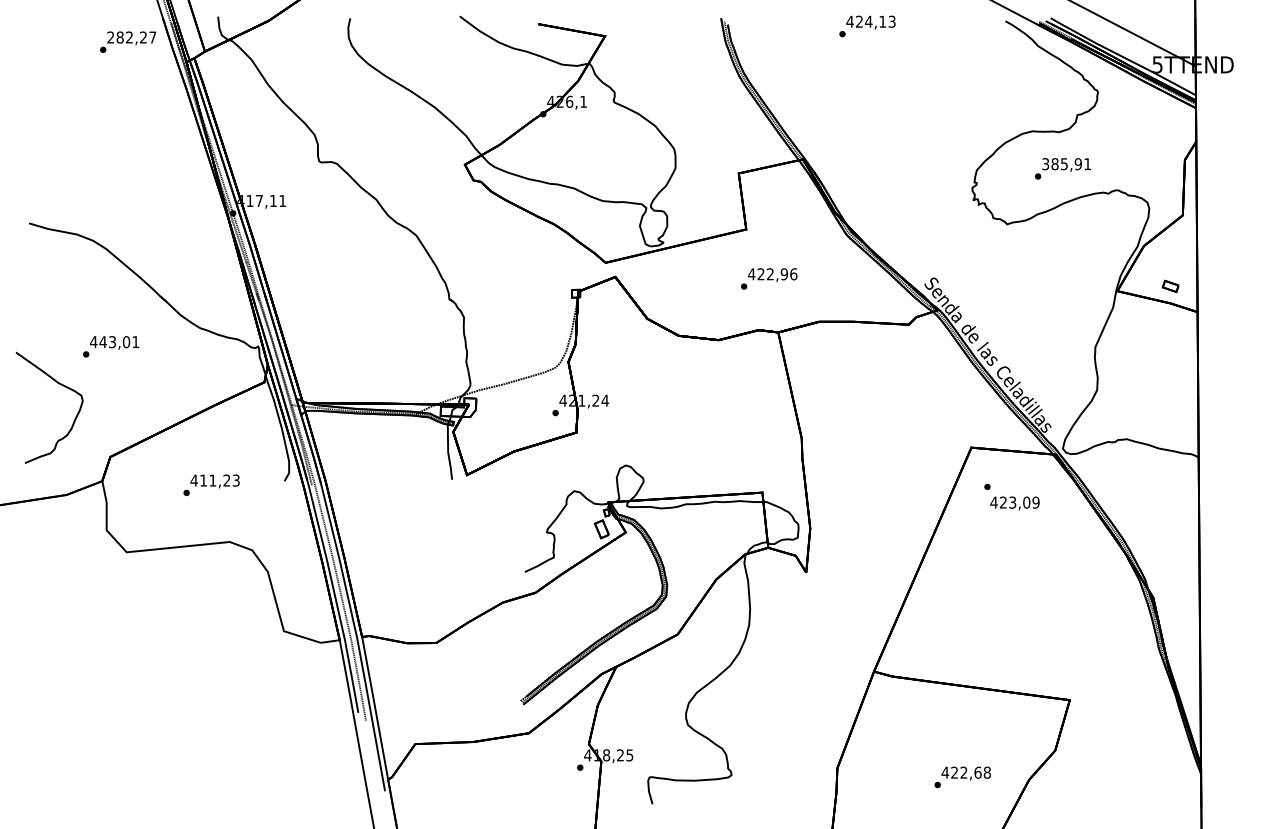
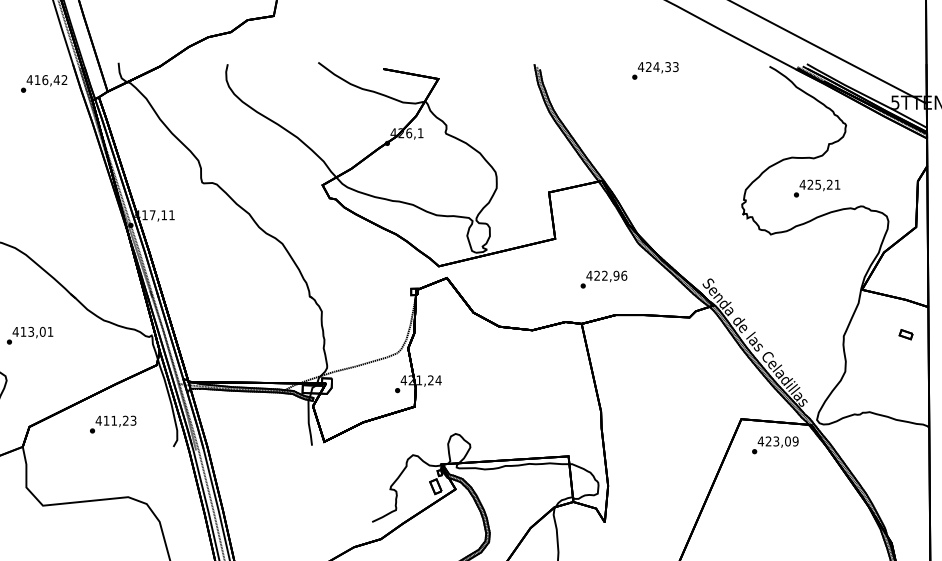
text: (882, 21) -> (667, 66), 424,13 -> 424,33
text: (131, 37) -> (46, 80), 282,27 -> 416,42
text: (1061, 164) -> (815, 185), 385,91 -> 425,21
text: (769, 278) -> (604, 279), moved
part: (1170, 286) -> (905, 334), moved
text: (102, 341) -> (22, 331), 443,01 -> 413,01
text: (211, 484) -> (113, 423), moved
text: (1014, 503) -> (777, 442), moved

